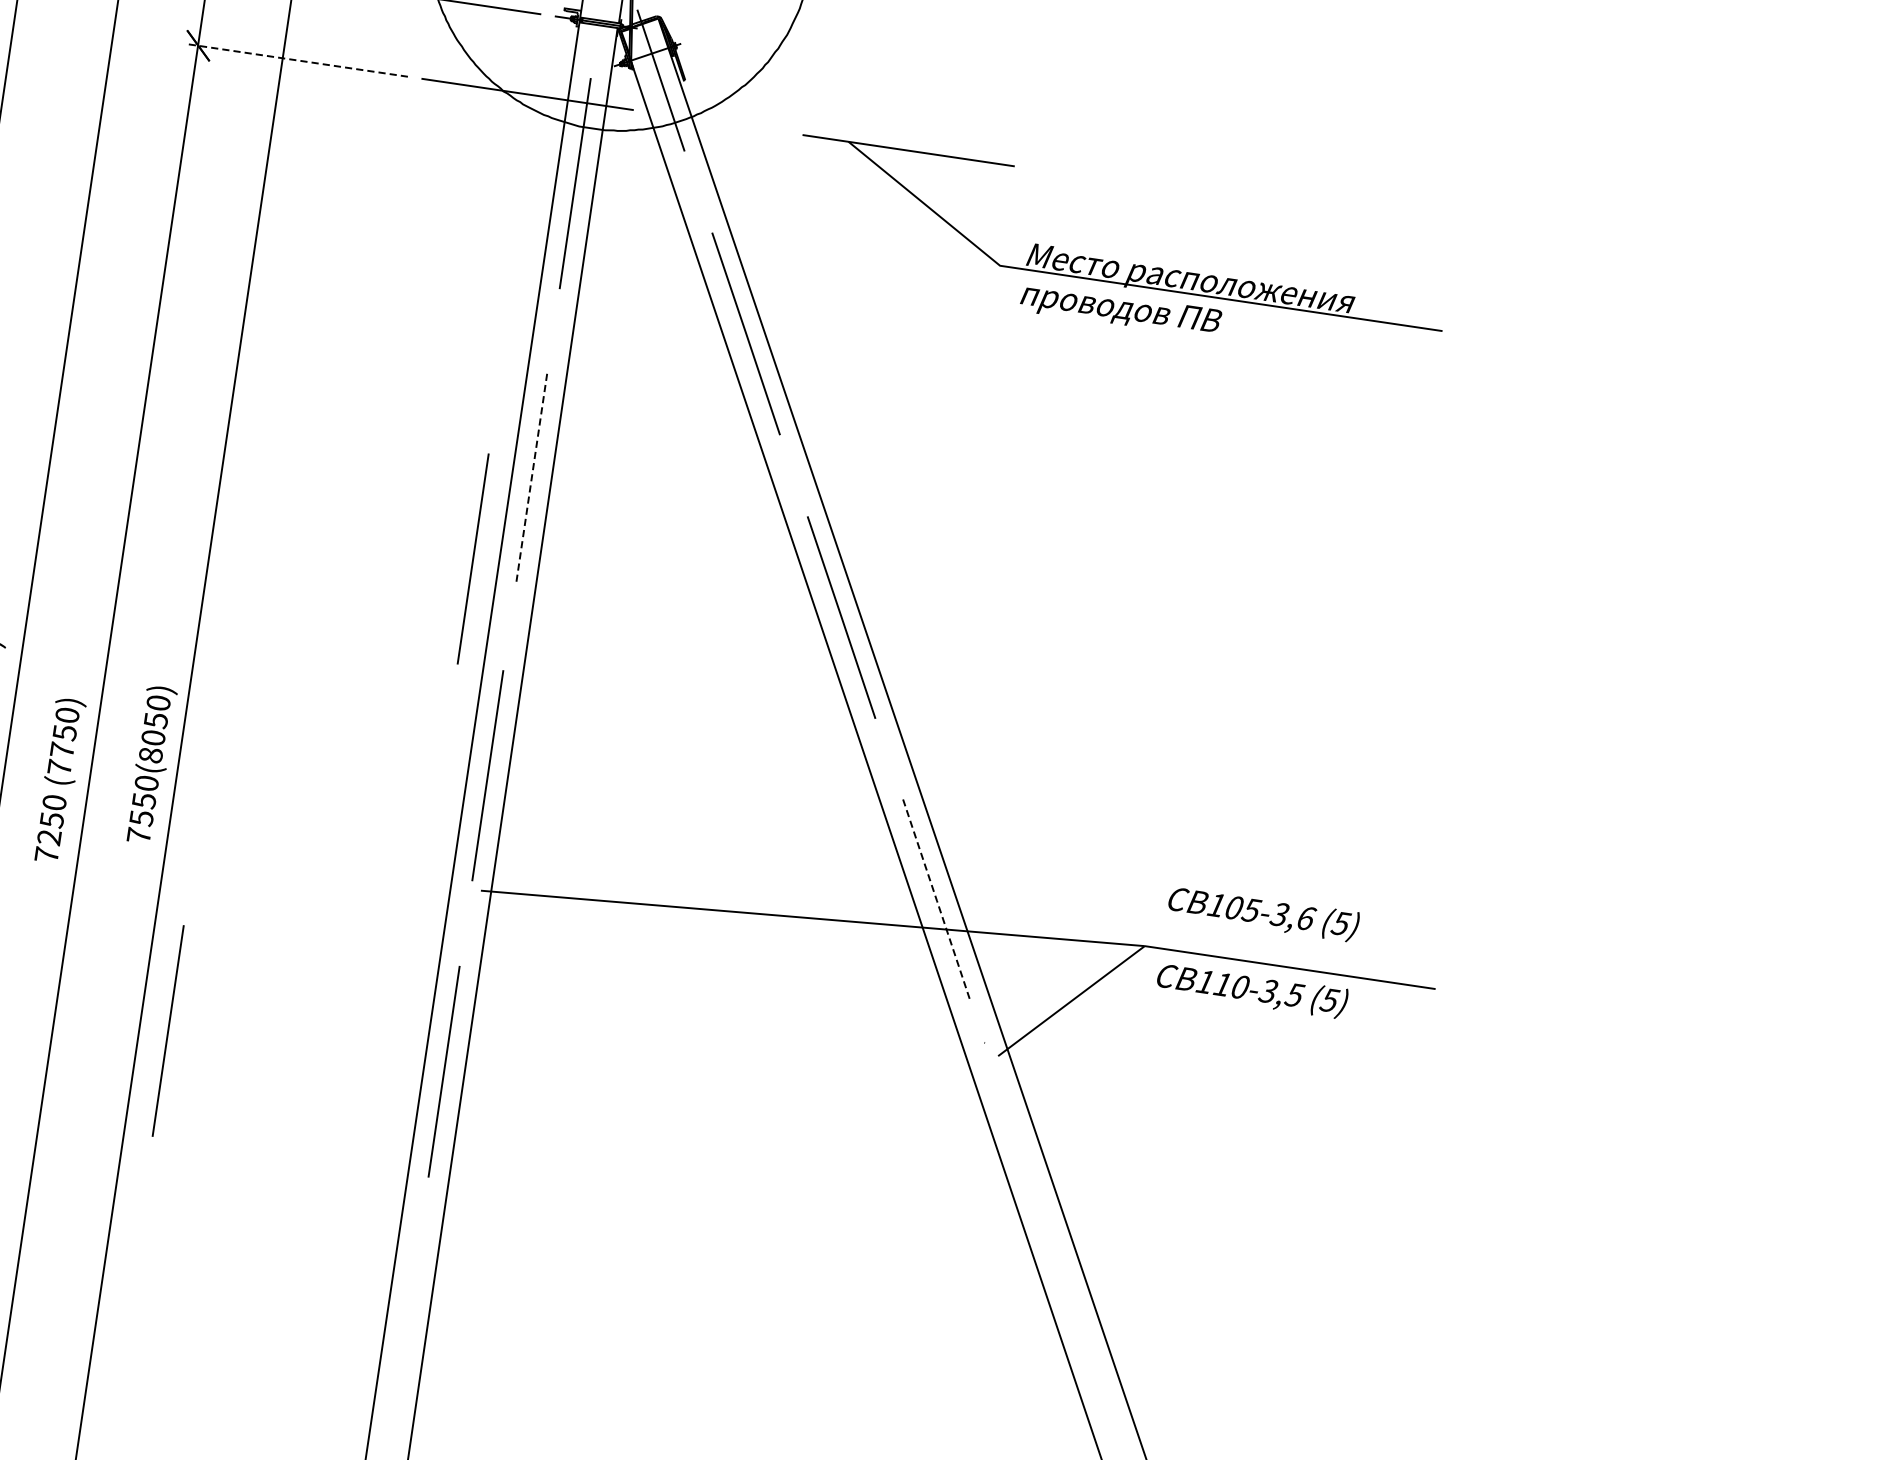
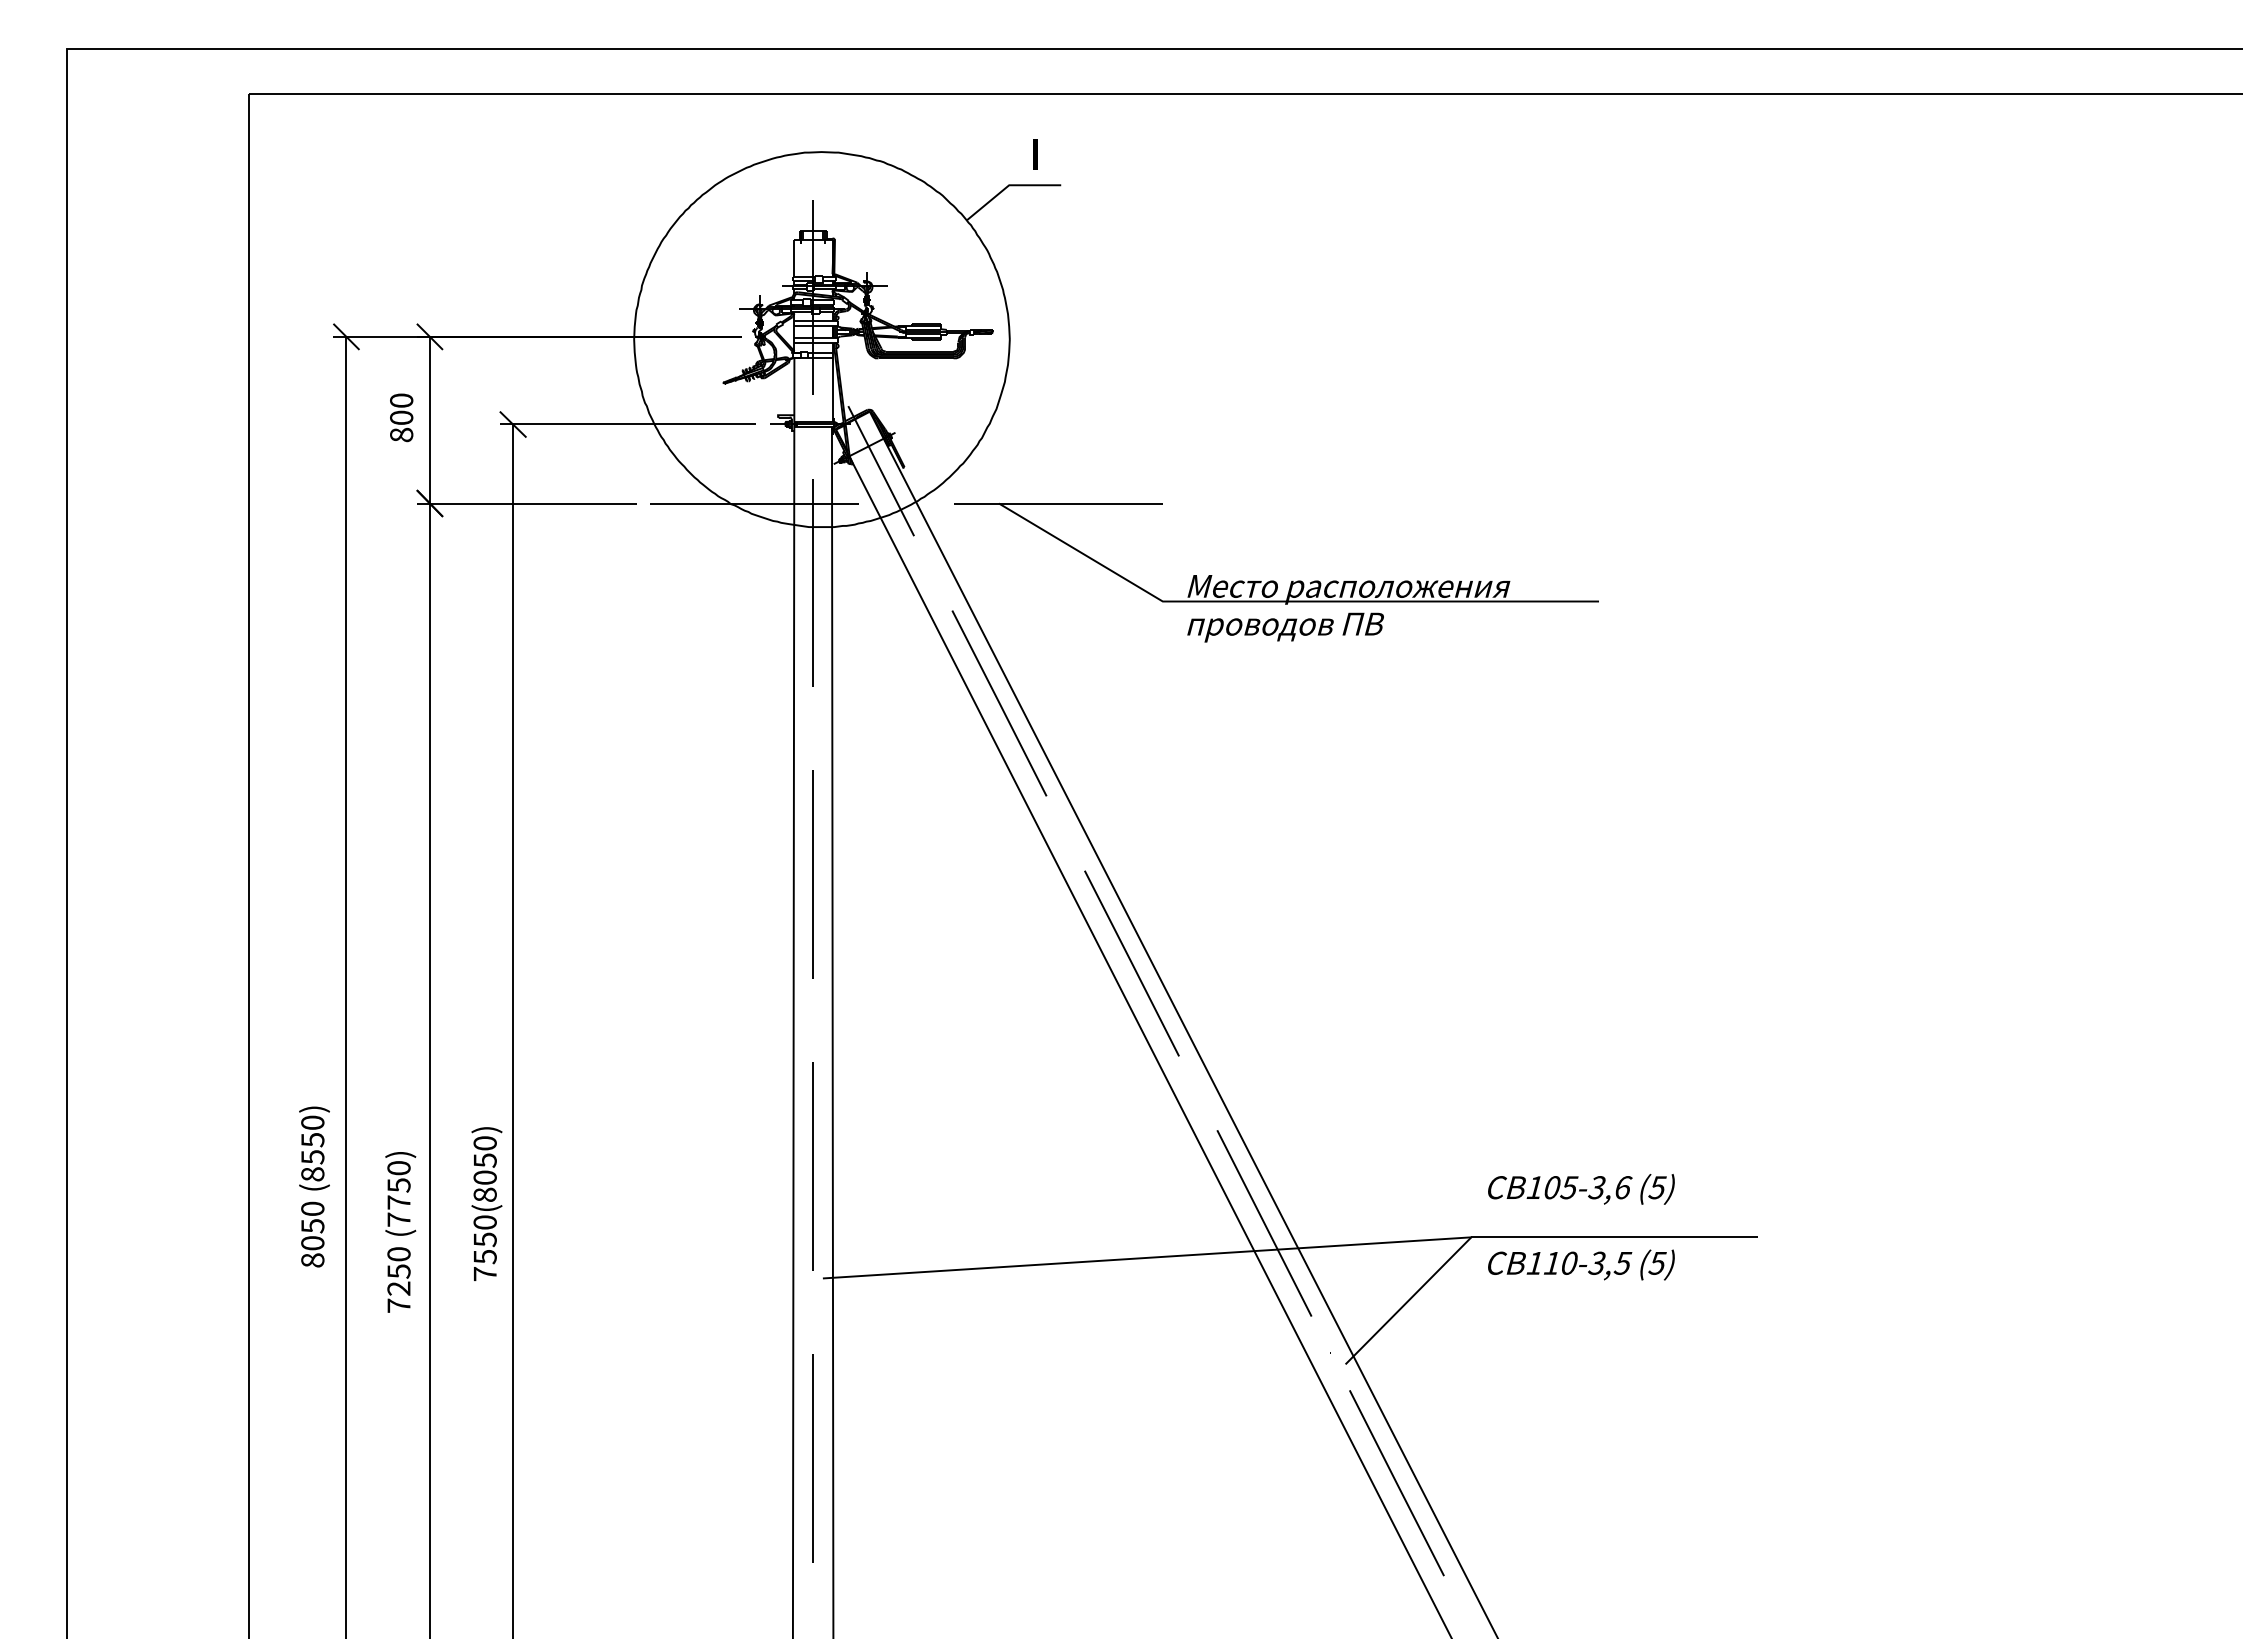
line: (296, 60) -> (526, 503), dashed -> solid
part: (1116, 261) -> (1274, 580), moved
line: (531, 480) -> (813, 875), dashed -> solid
line: (472, 558) -> (767, 959), removed
line: (937, 901) -> (1264, 1223), dashed -> solid
line: (167, 1031) -> (540, 1458), removed
line: (1032, 1184) -> (1396, 1483), added

